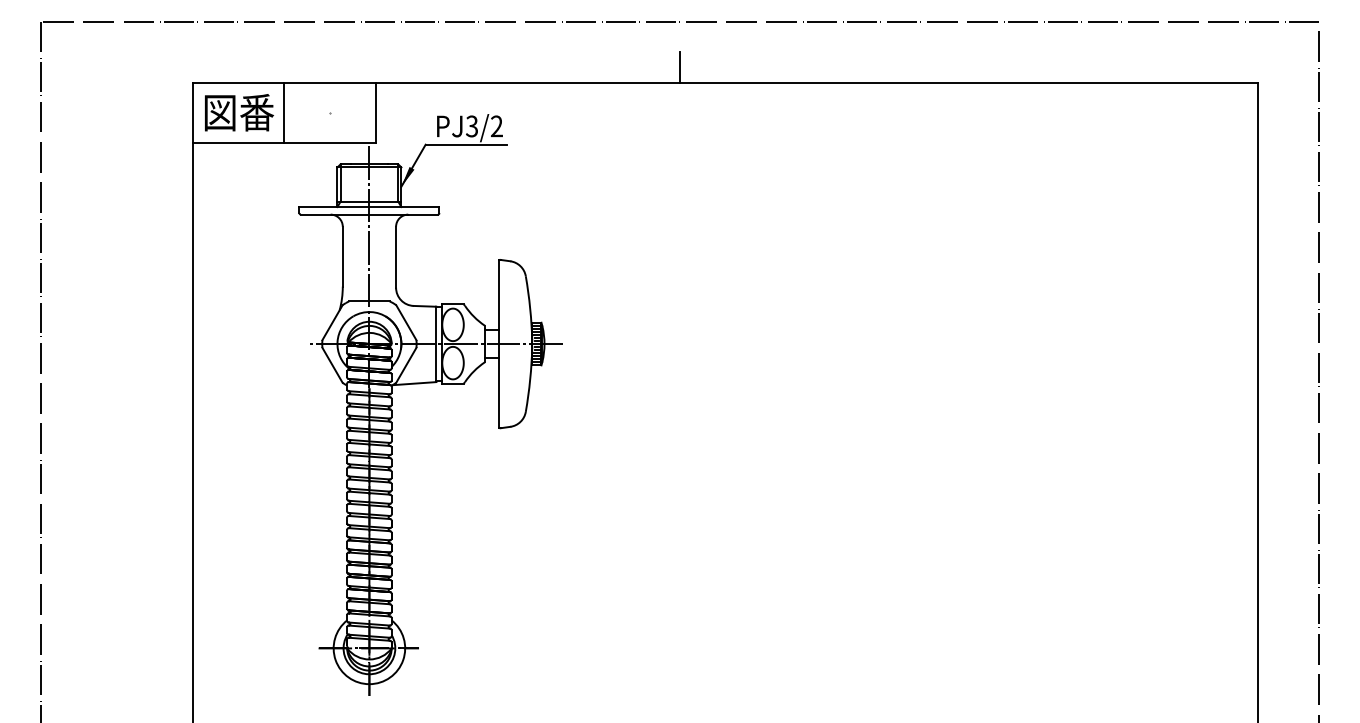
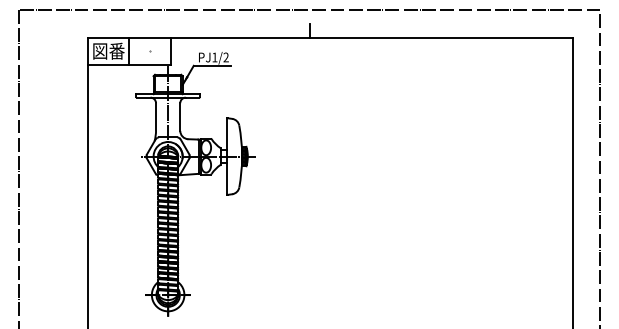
text: (471, 126) -> (214, 57), PJ3/2 -> PJ1/2

